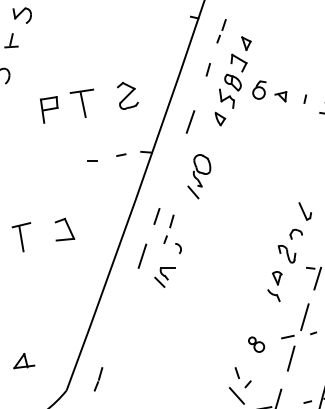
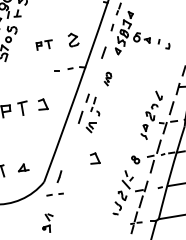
part: (65, 104) -> (43, 44), size x0.6
part: (198, 175) -> (107, 78), size x0.6
part: (173, 341) -> (95, 158), added

